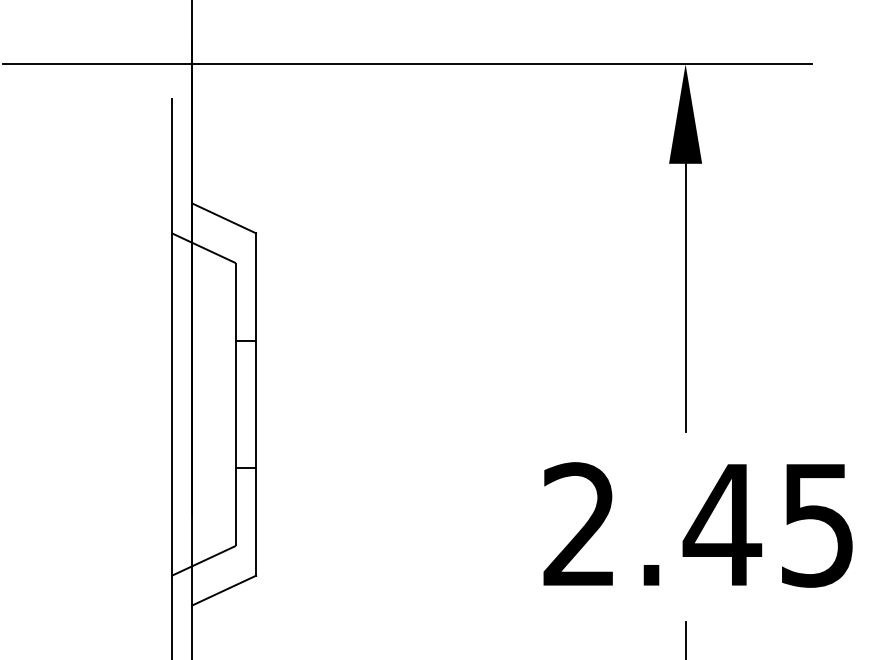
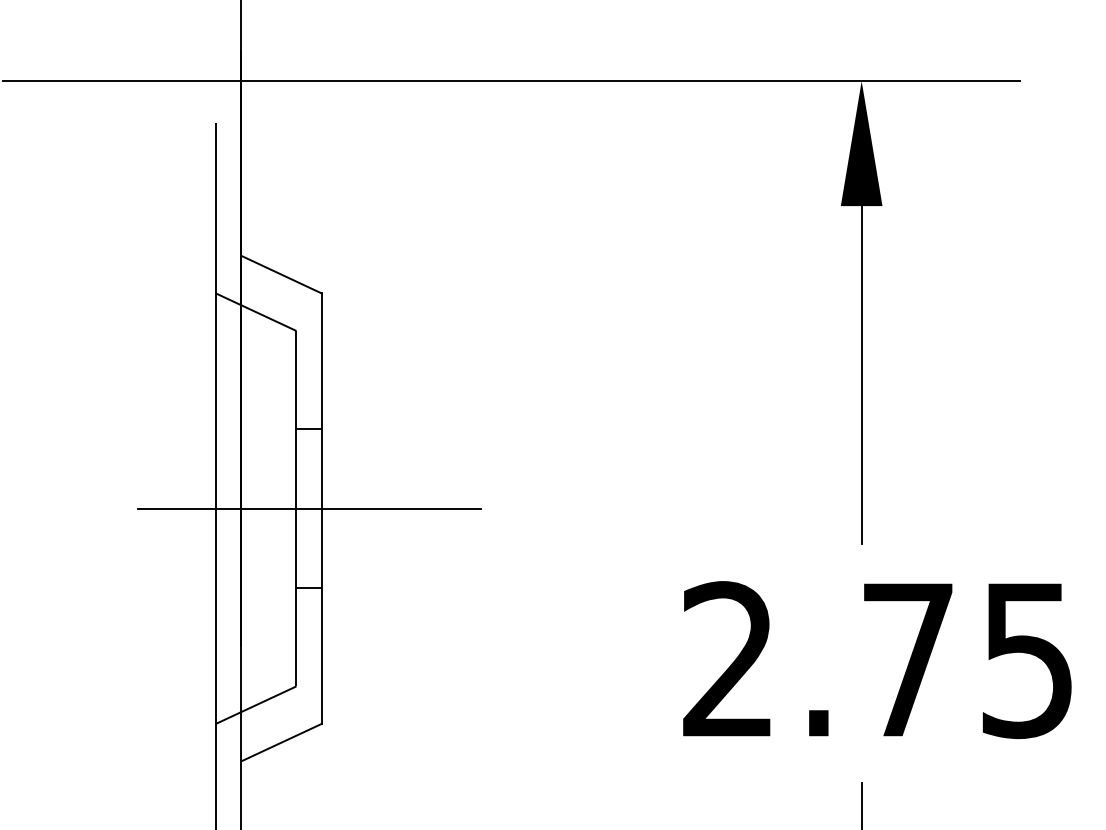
line: (245, 404) -> (308, 508), added
text: (722, 524) -> (907, 659), 2.45 -> 2.75

